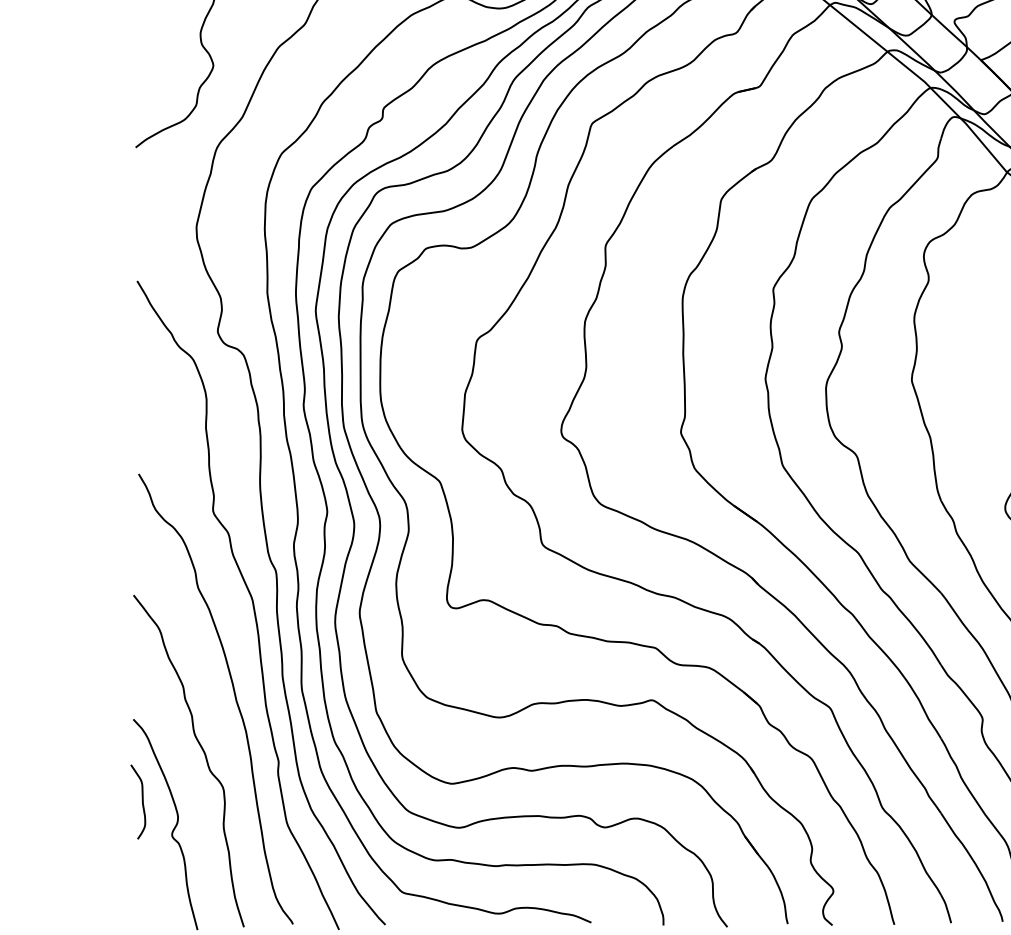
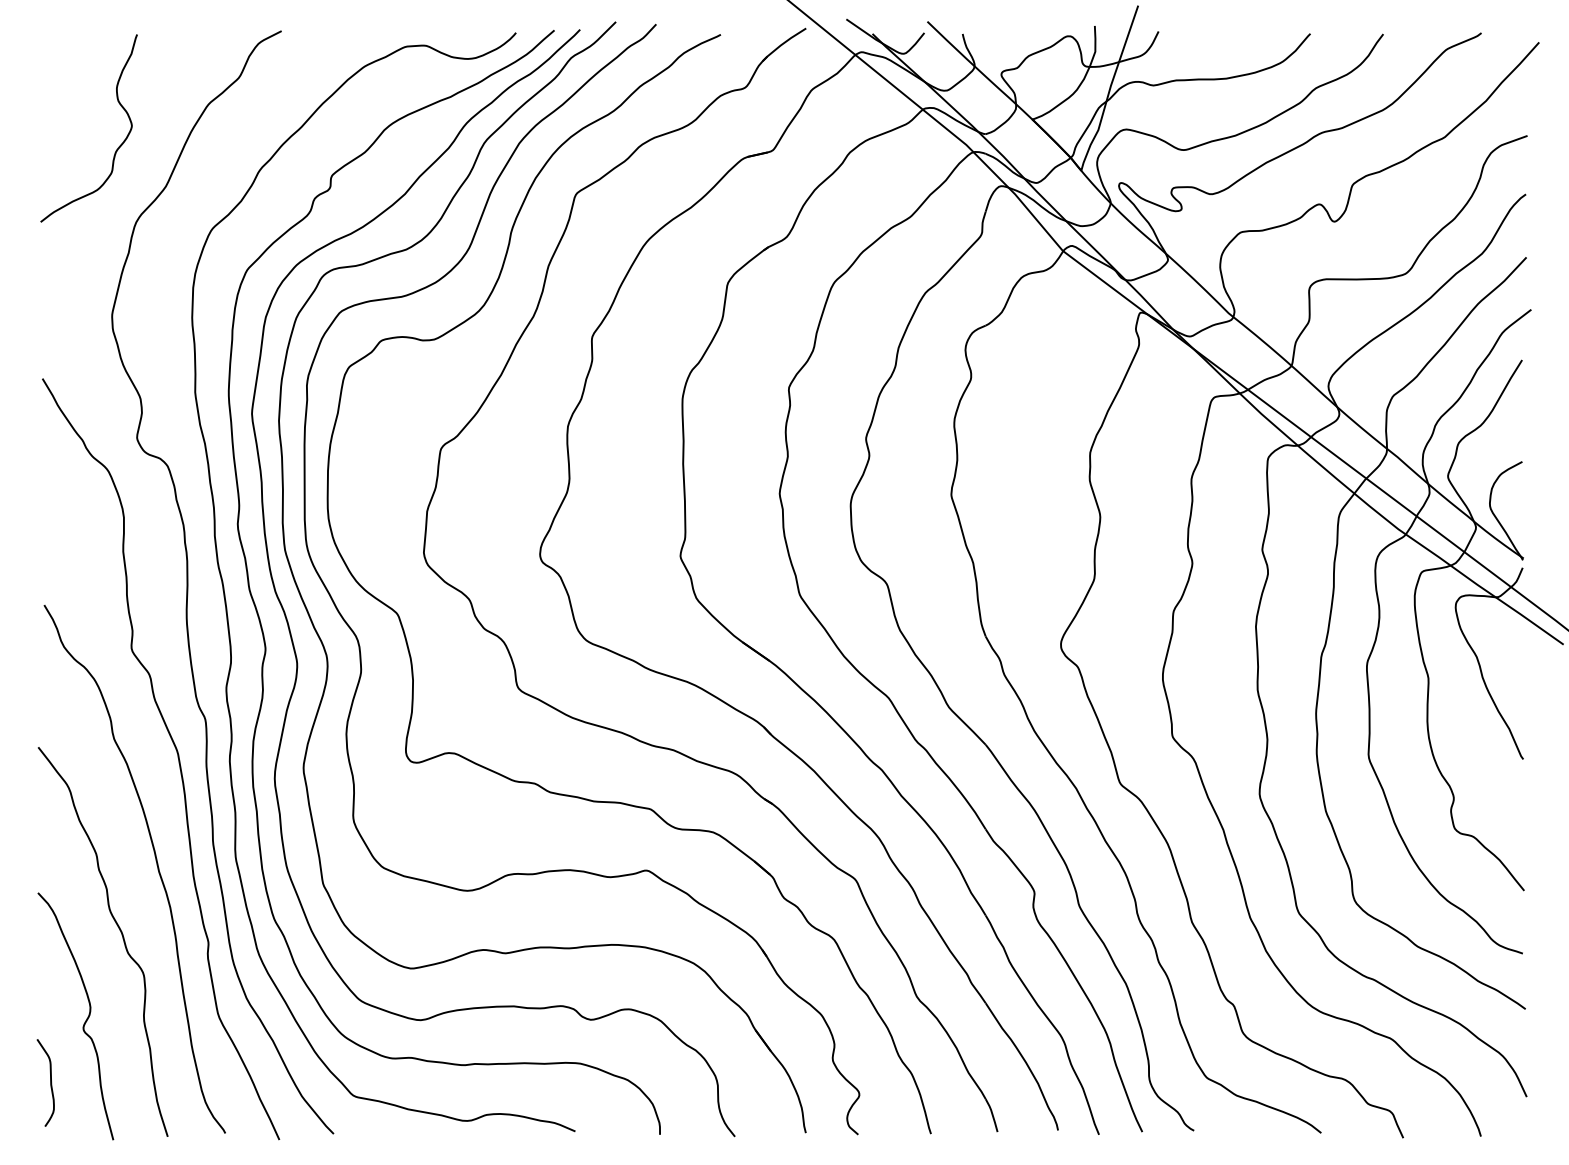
curve: (142, 801) -> (50, 1082), moved

